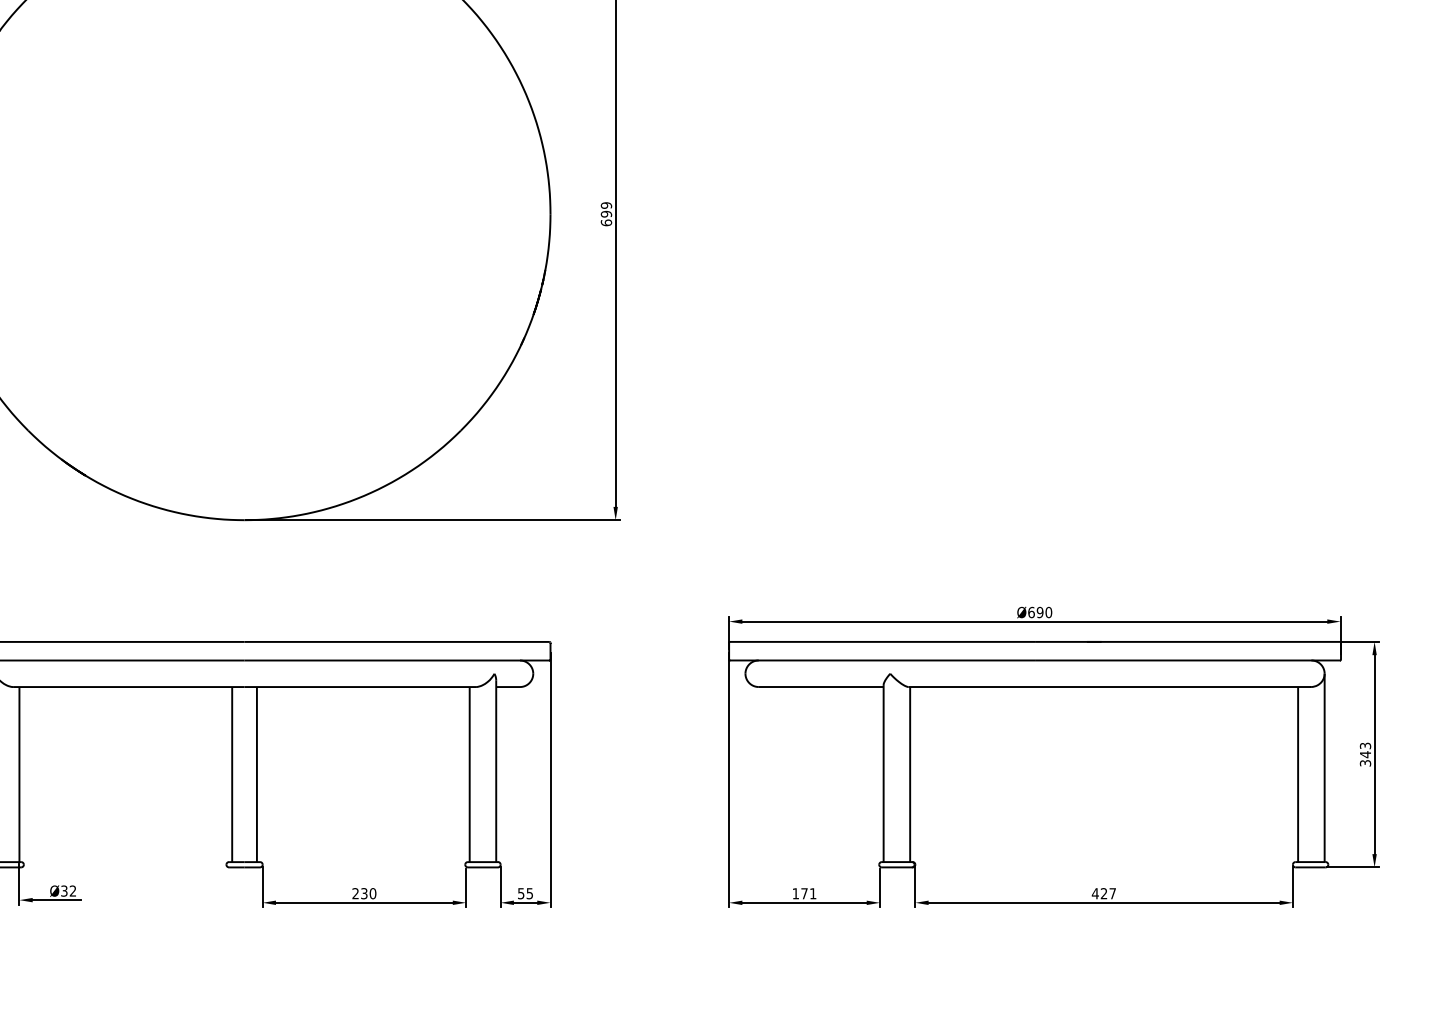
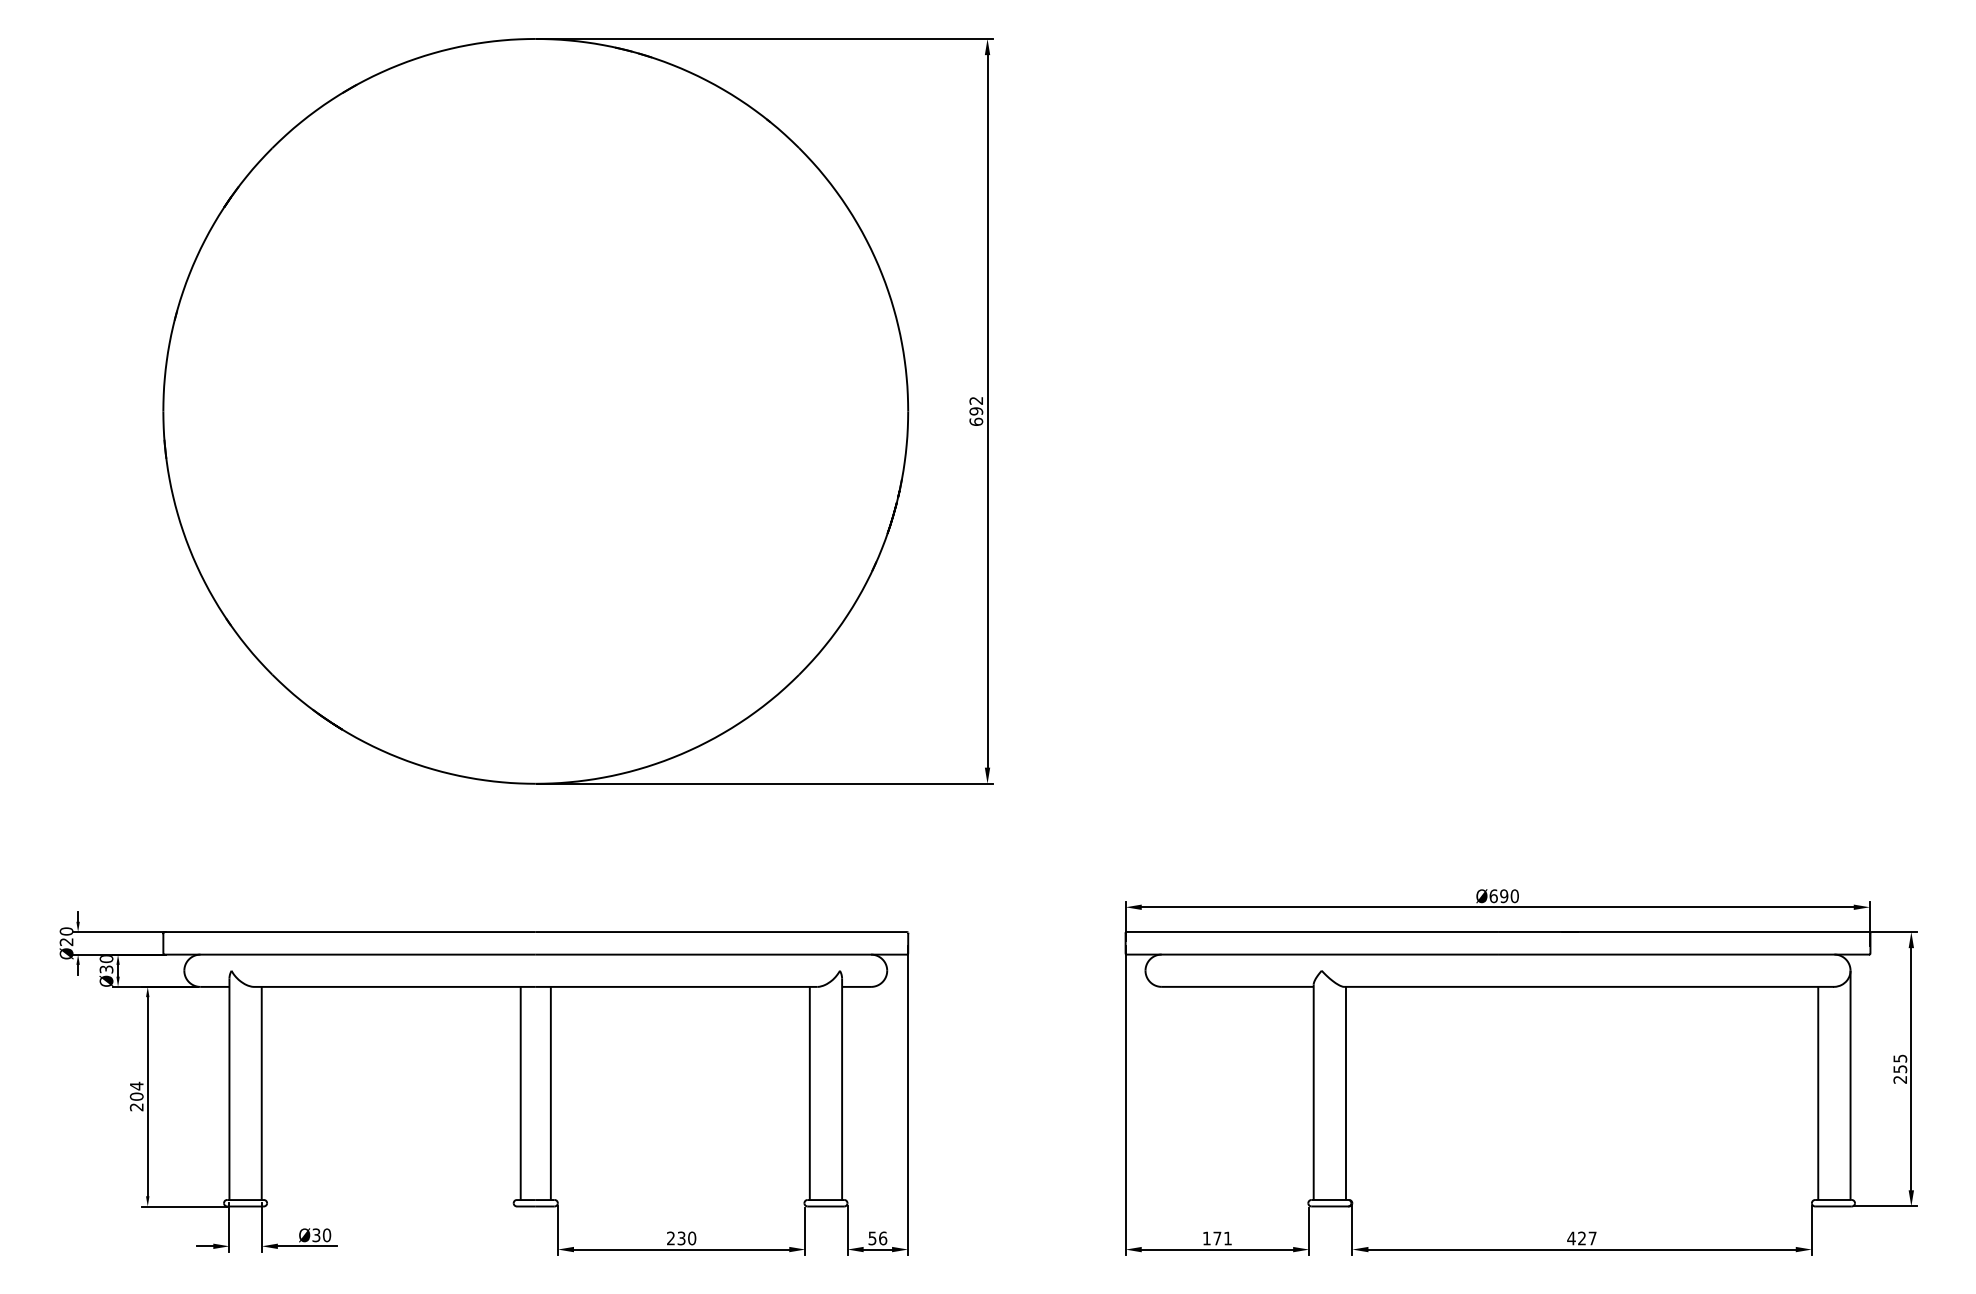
text: (606, 205) -> (976, 400), 699 -> 692
text: (1365, 754) -> (1900, 1068), 343 -> 255
text: (72, 891) -> (326, 1235), Ø32 -> Ø30
text: (530, 893) -> (883, 1238), 55 -> 56

